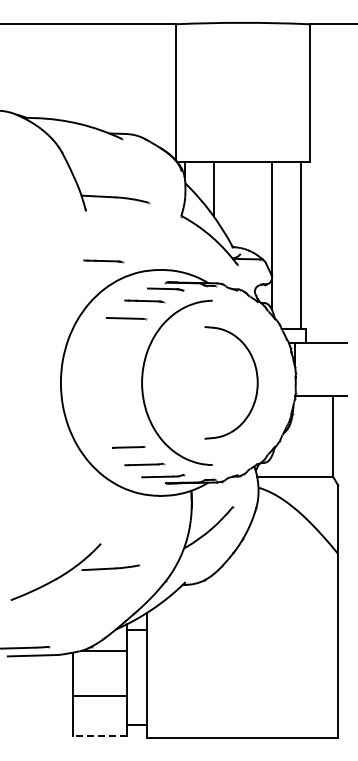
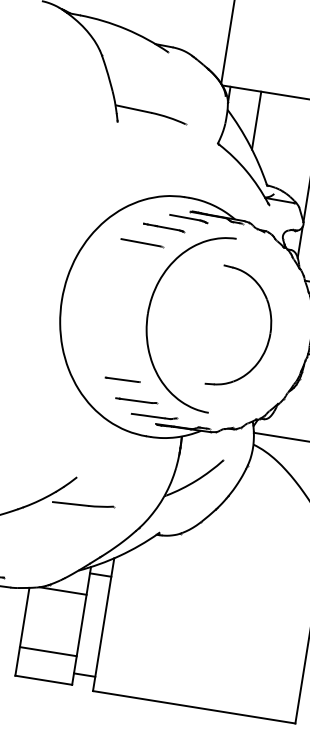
line: (103, 261) -> (127, 178), removed
line: (100, 696) -> (48, 651), moved
line: (100, 735) -> (44, 680), dashed -> solid

